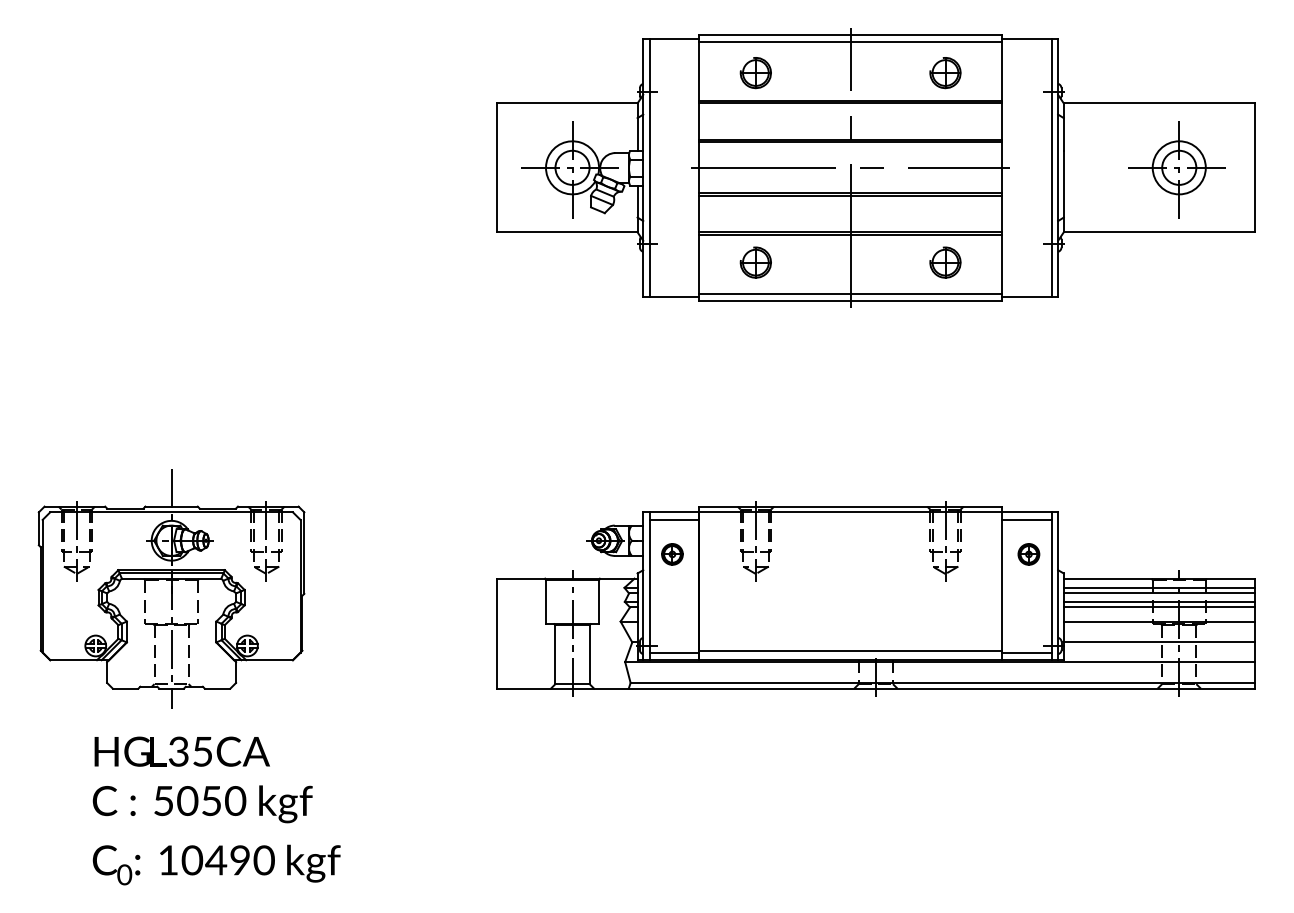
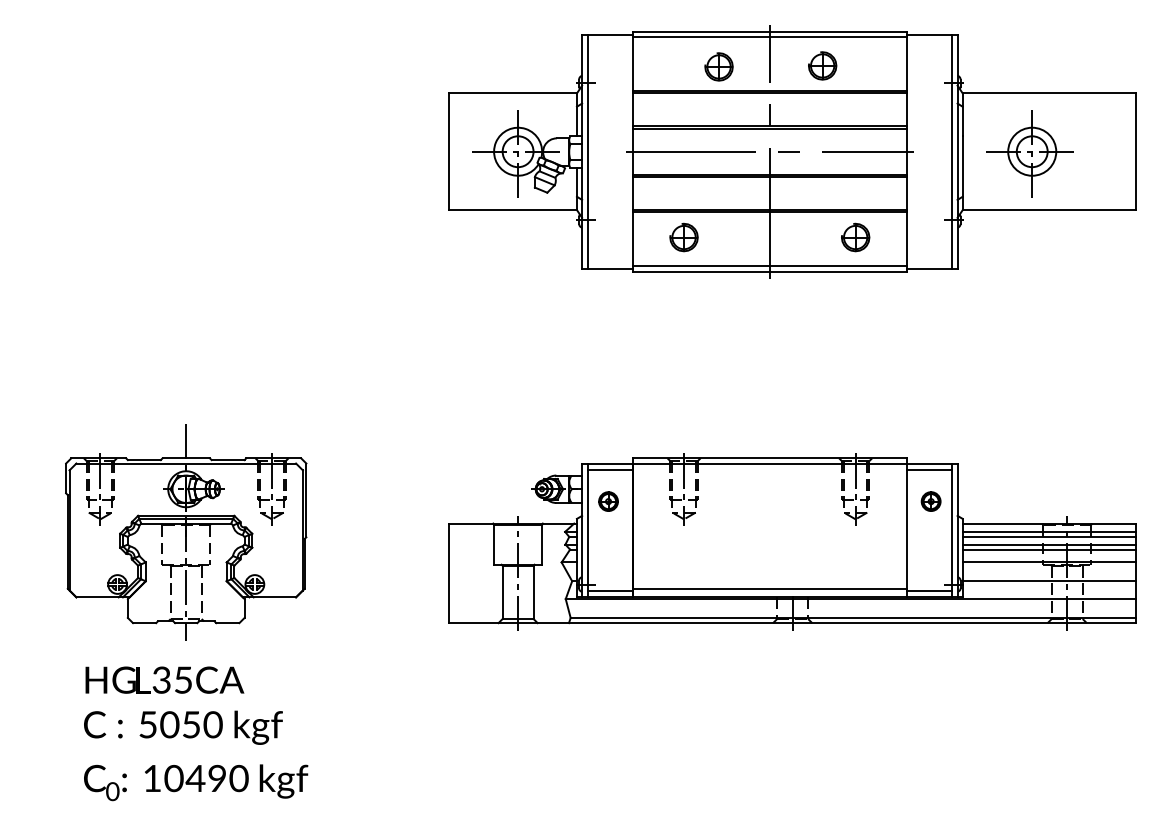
part: (755, 72) -> (718, 66), moved
part: (945, 72) -> (822, 65), moved
part: (1176, 169) -> (1029, 153), moved
part: (171, 588) -> (186, 532), moved

